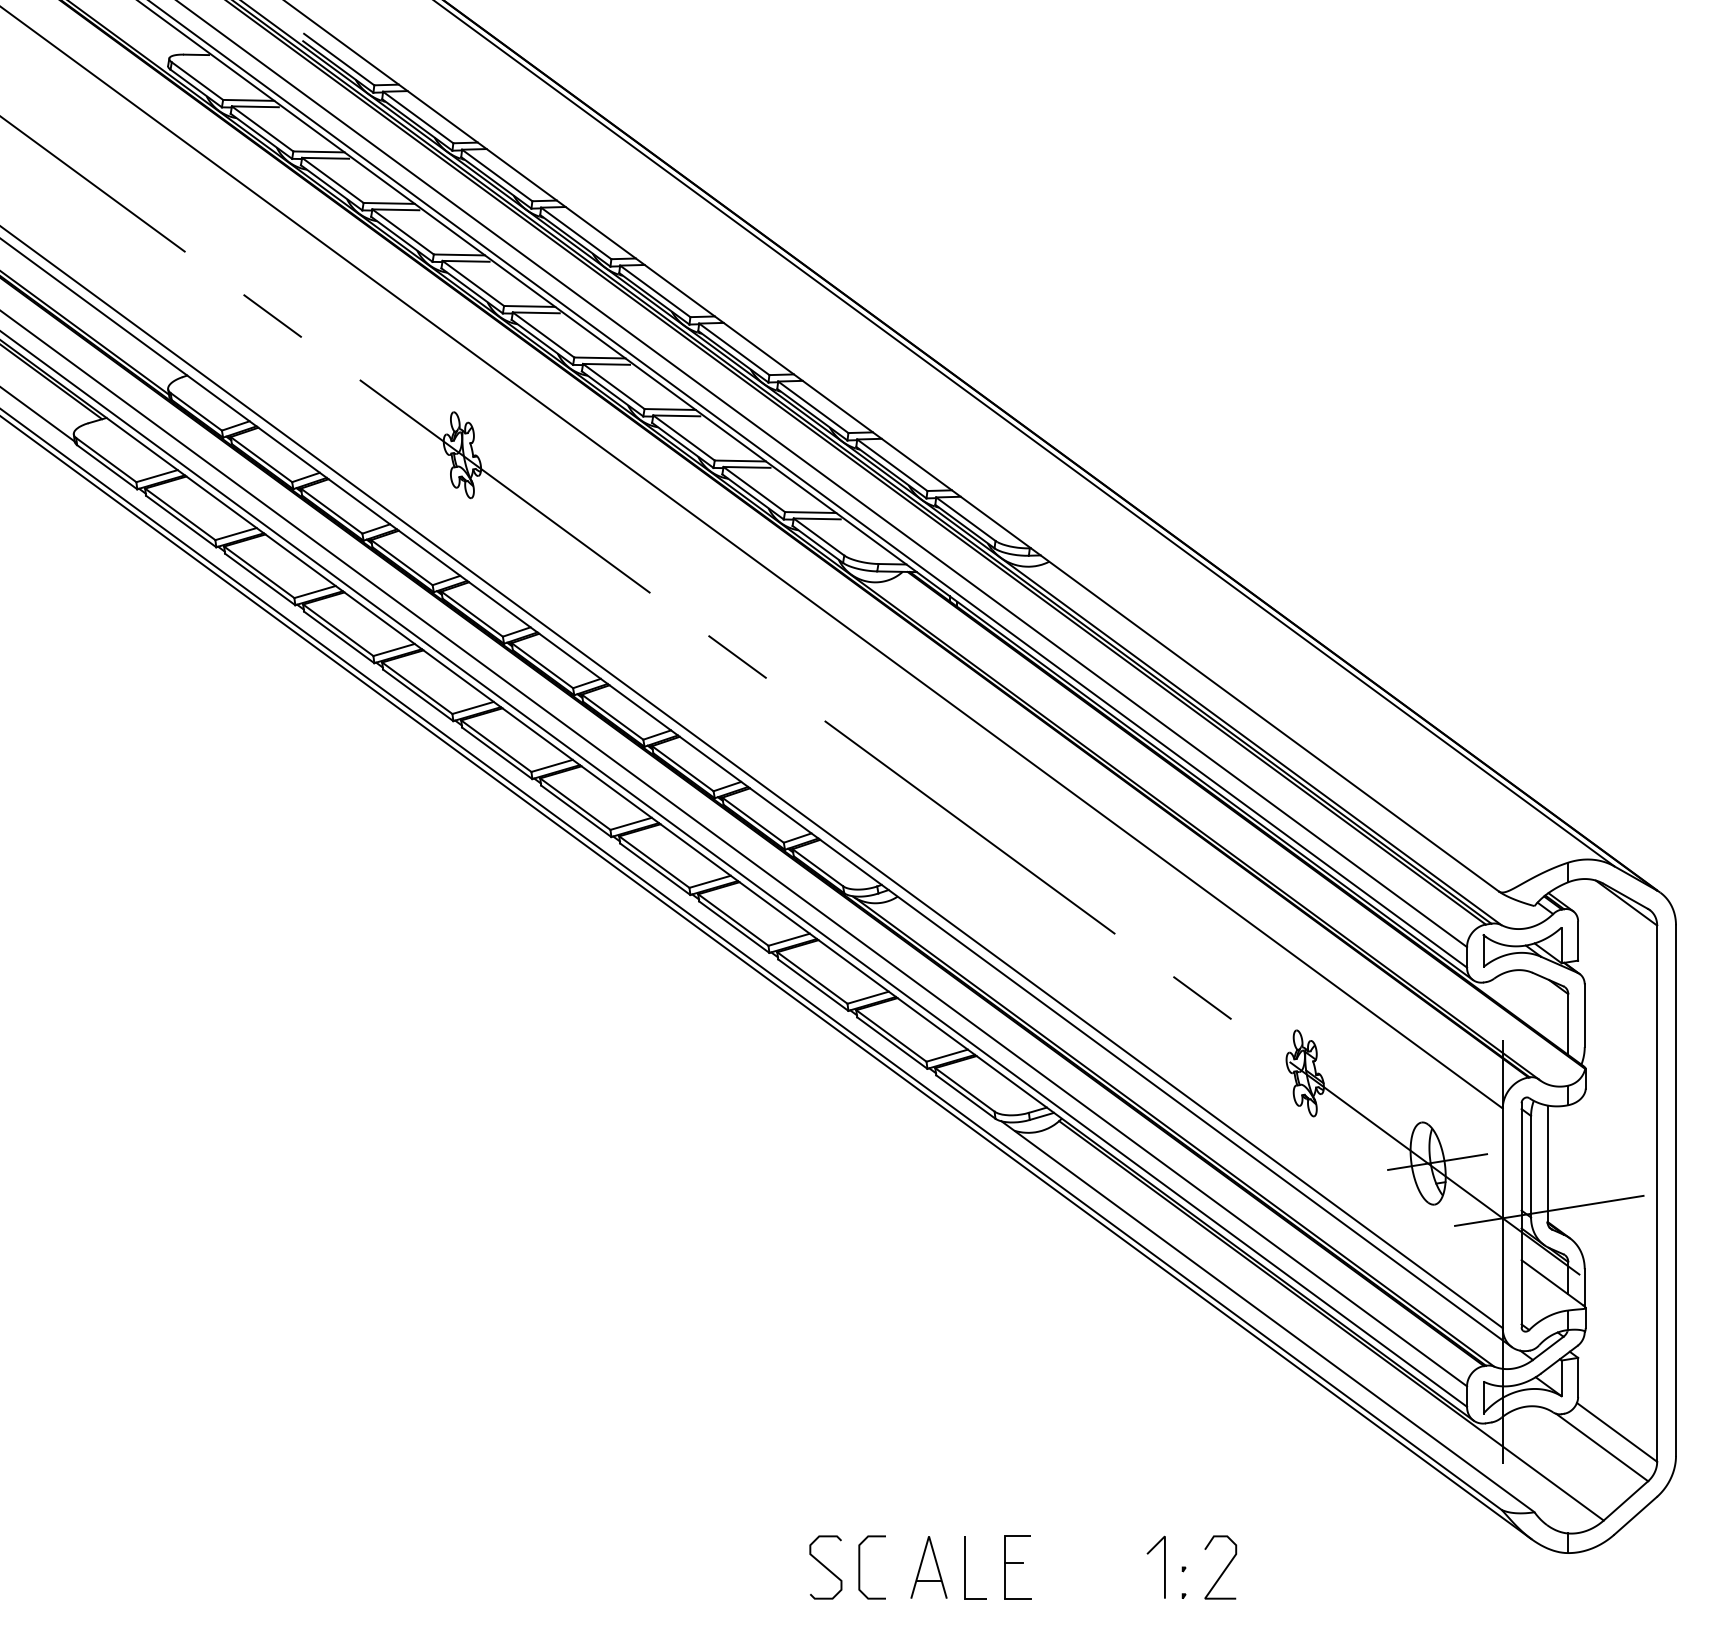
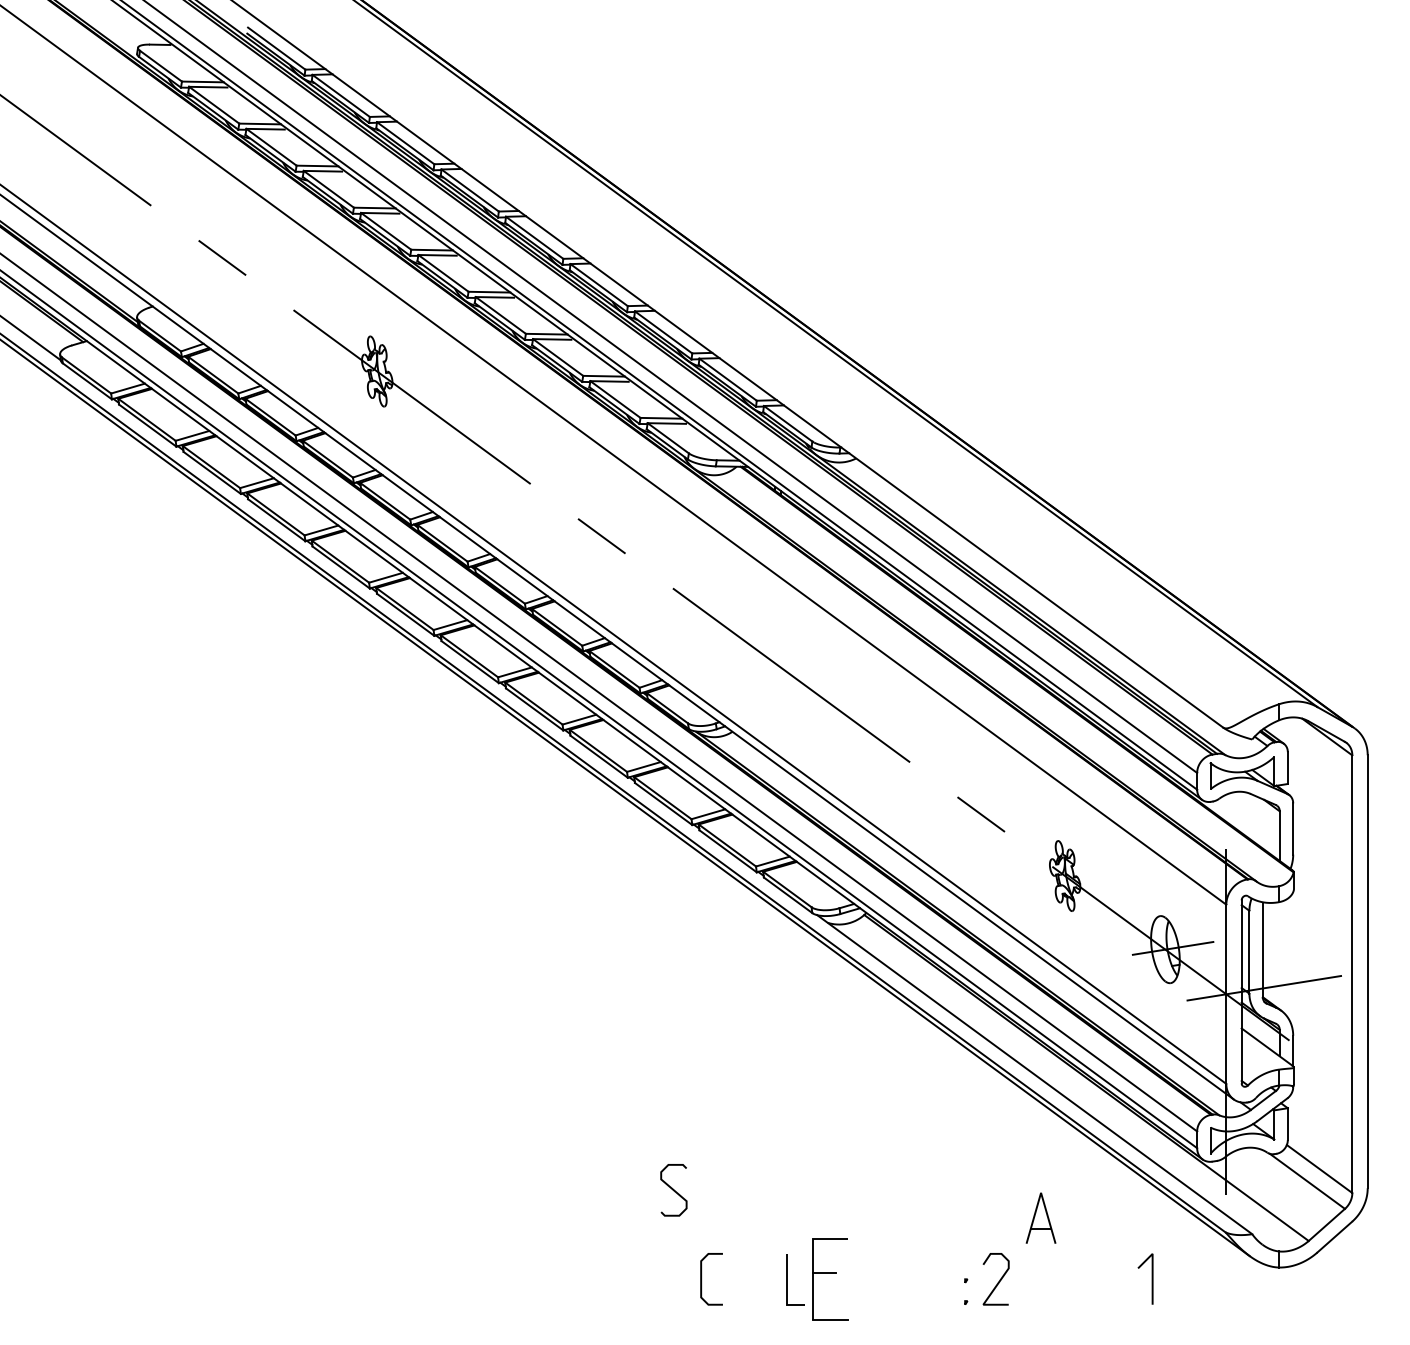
part: (928, 1566) -> (1040, 1217), moved
line: (1163, 1566) -> (1151, 1278), moved
curve: (825, 1567) -> (673, 1190), moved
part: (1017, 1567) -> (830, 1279), size x1.6

